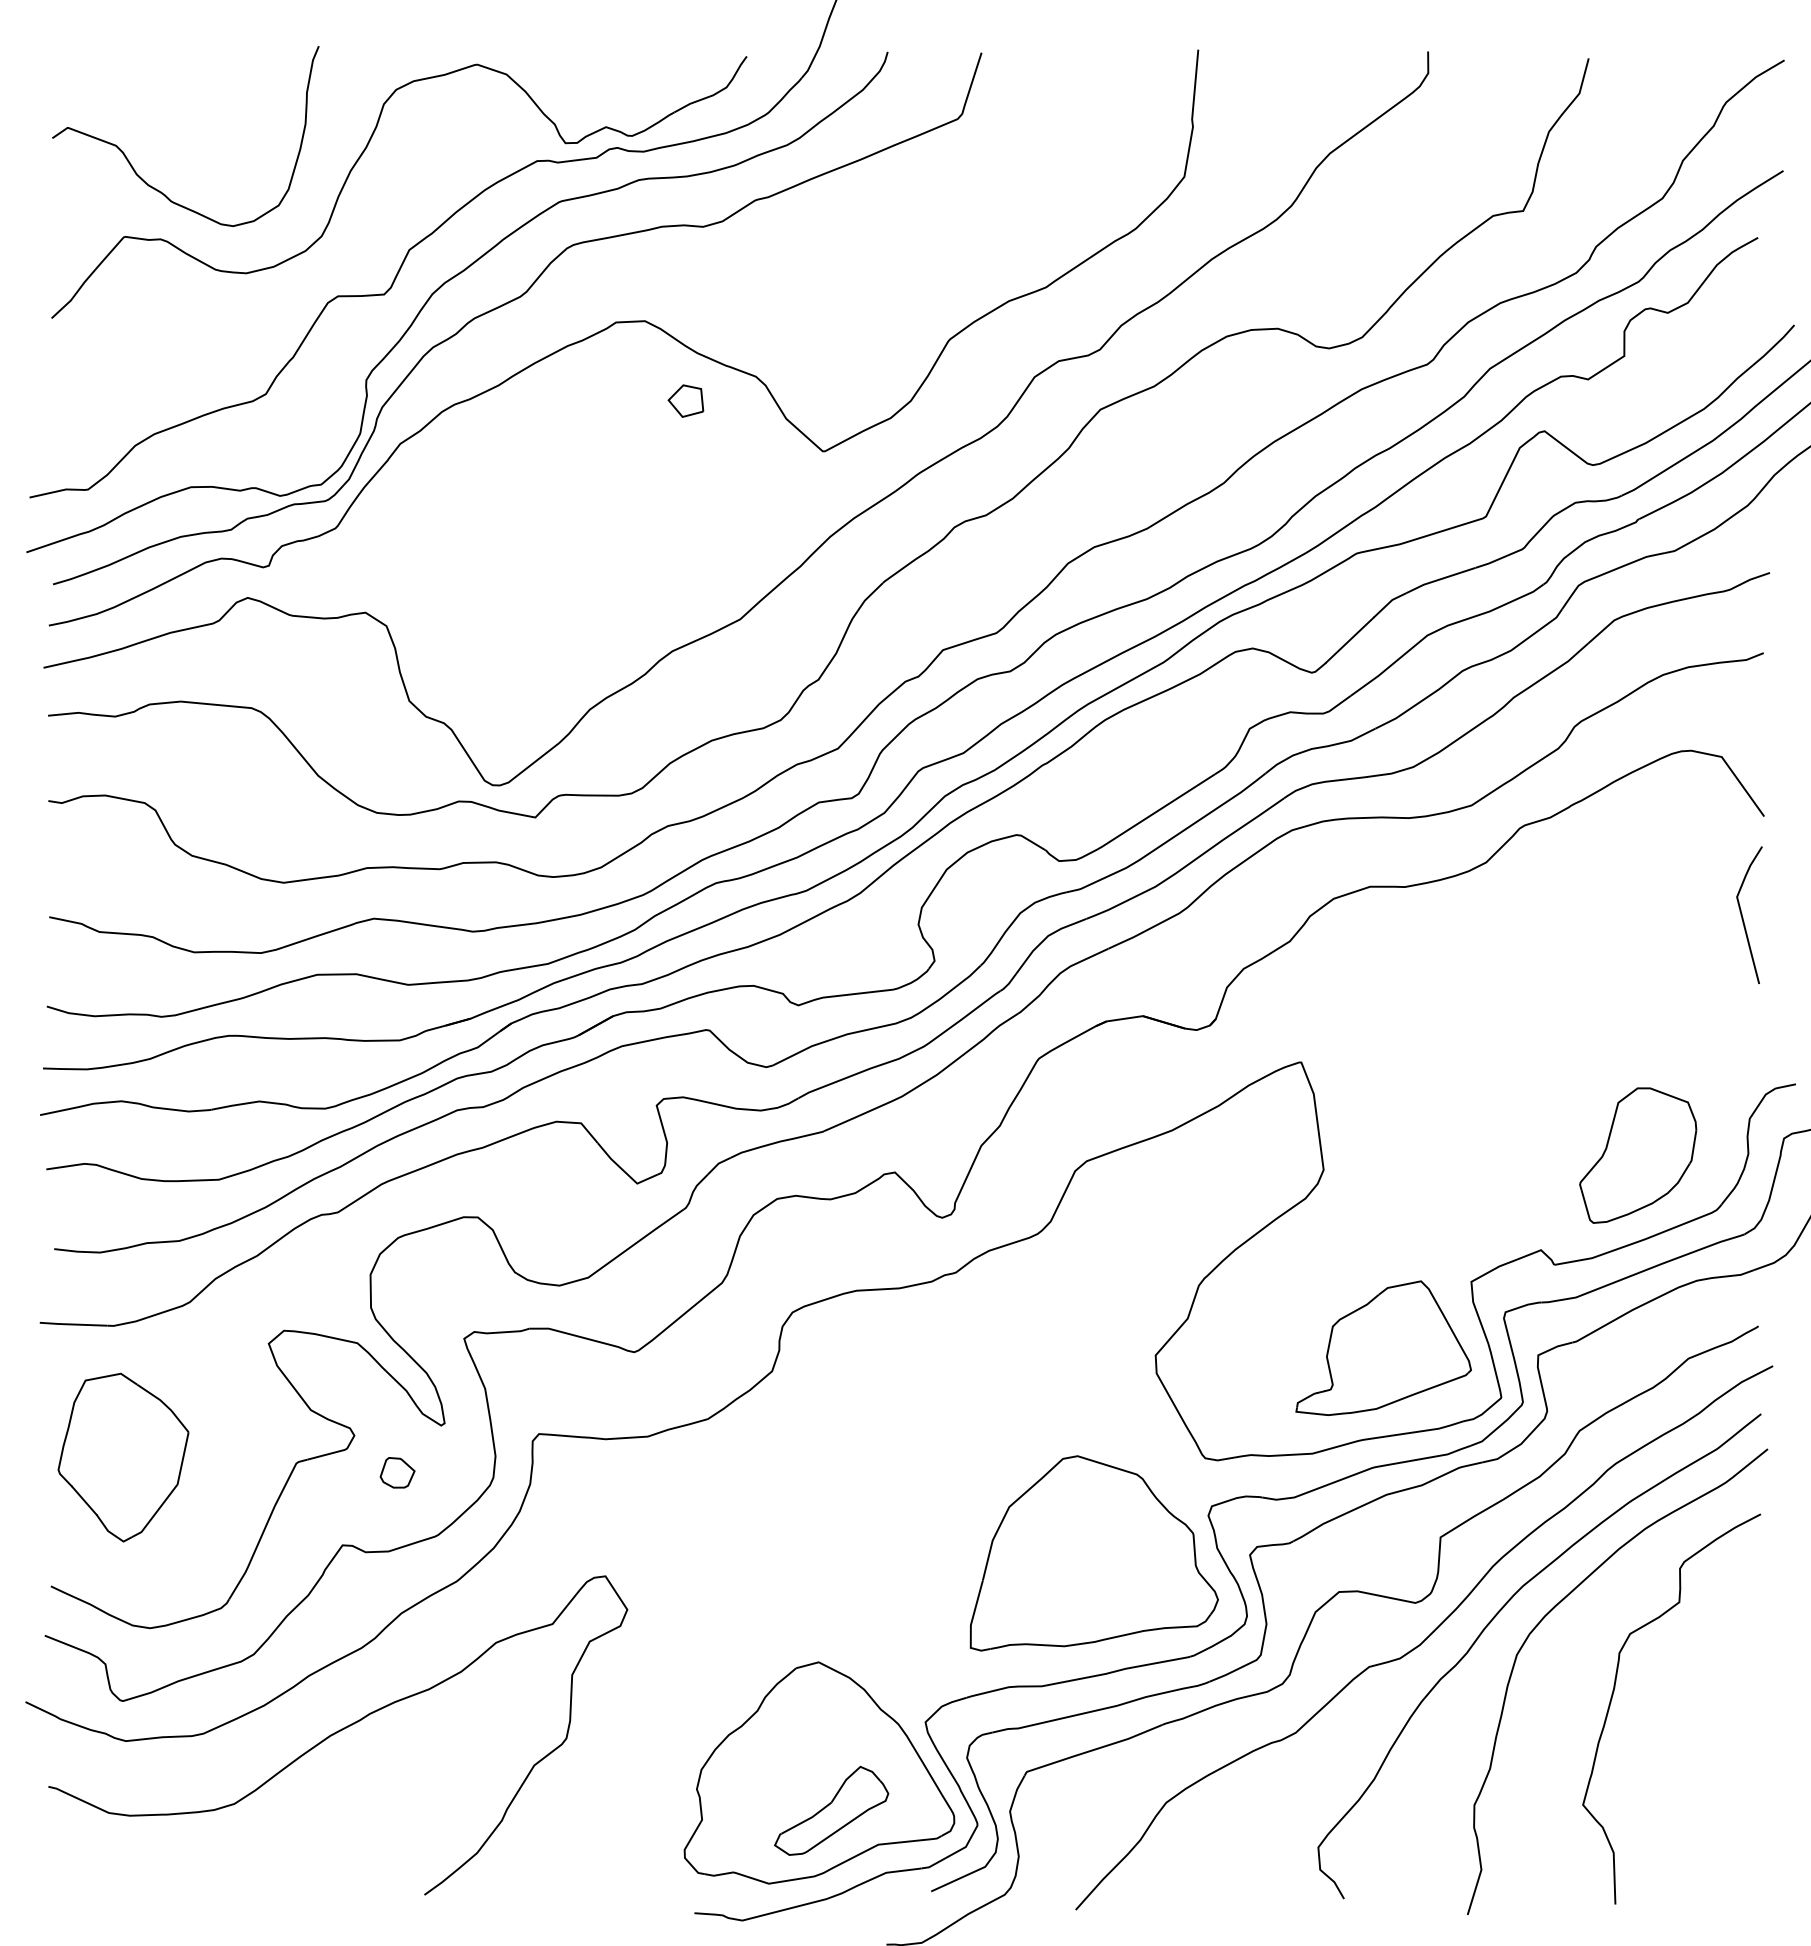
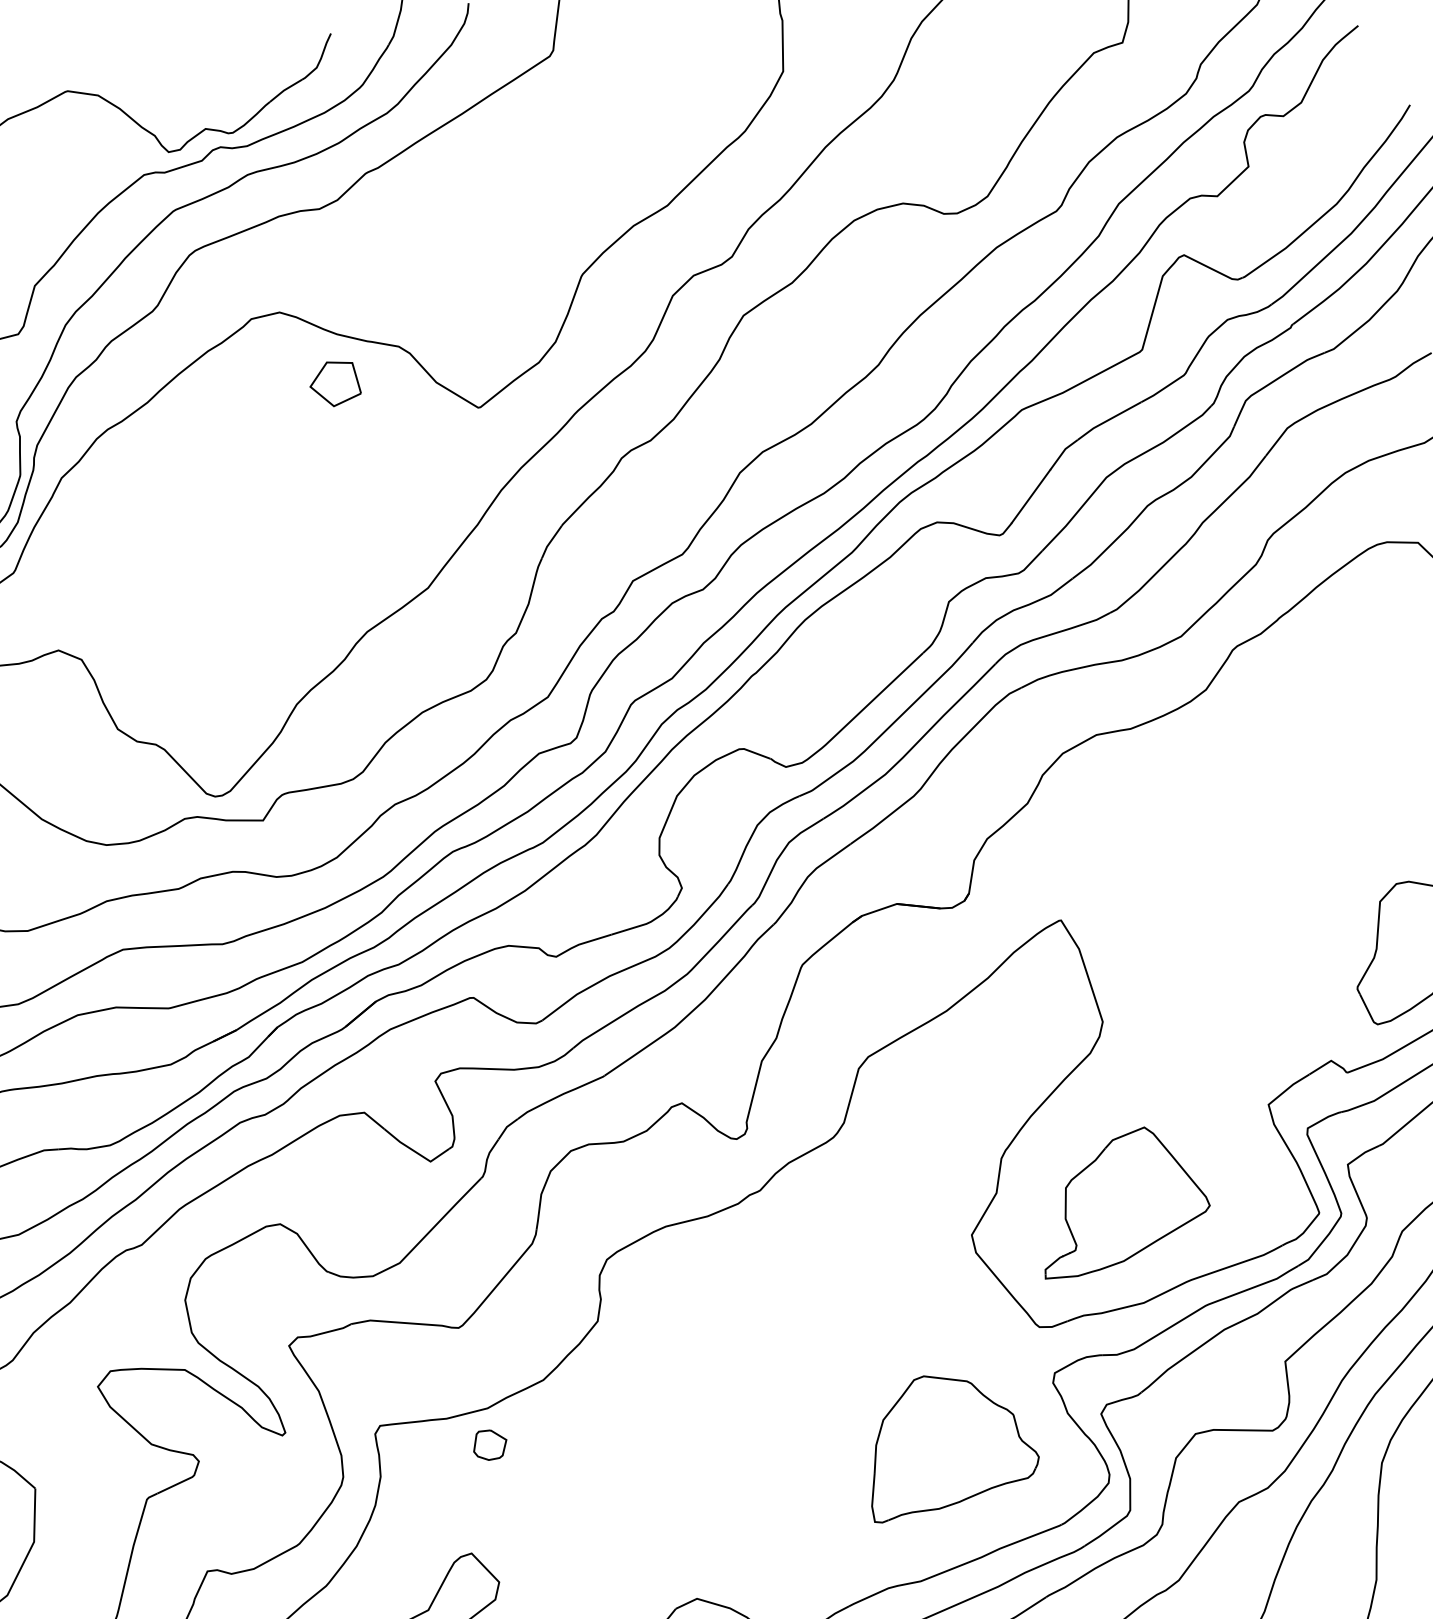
part: (685, 400) -> (333, 383), size x1.4
part: (1383, 1348) -> (1119, 1200), moved
part: (397, 1472) -> (489, 1444), moved
part: (1093, 1553) -> (947, 1441), size x0.7

